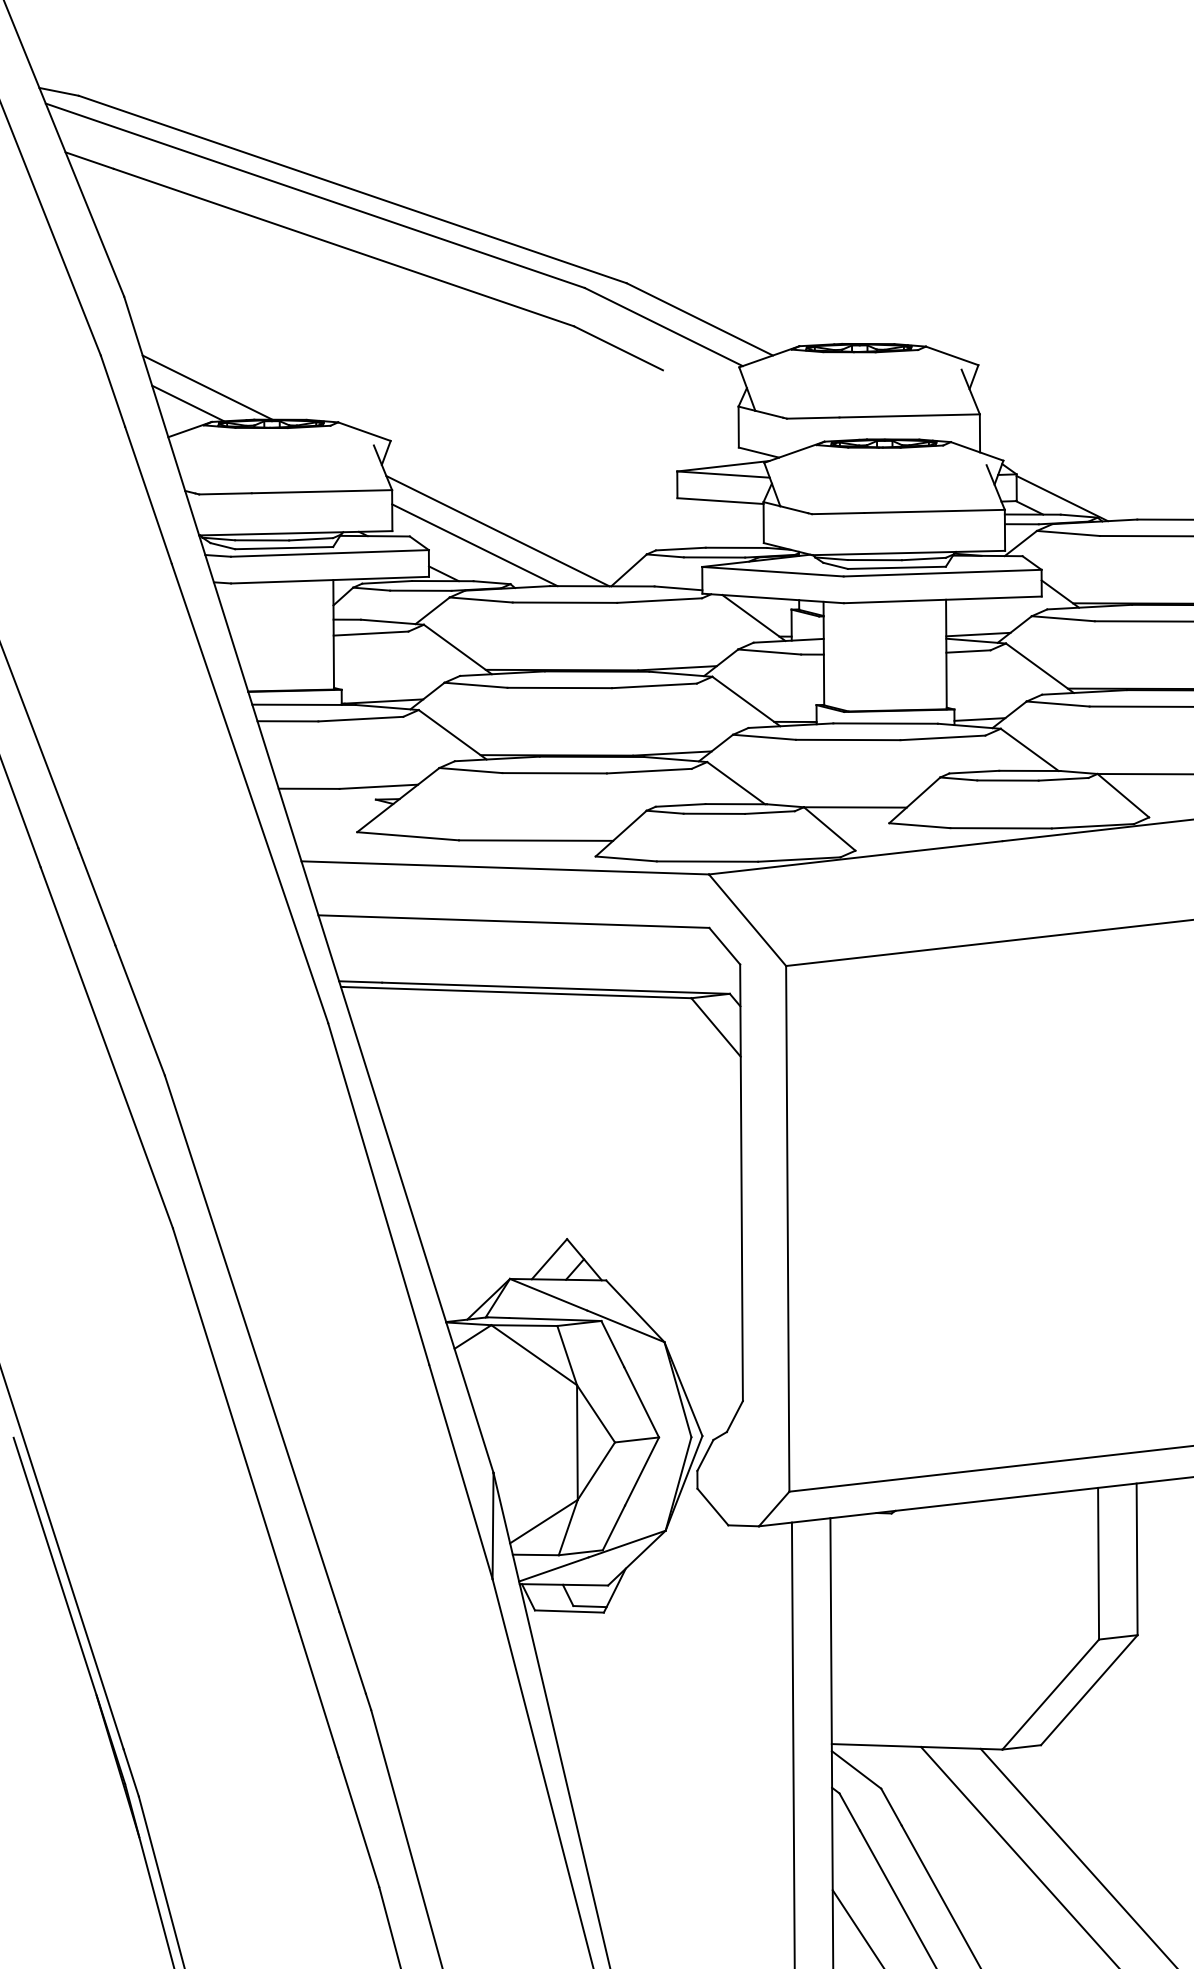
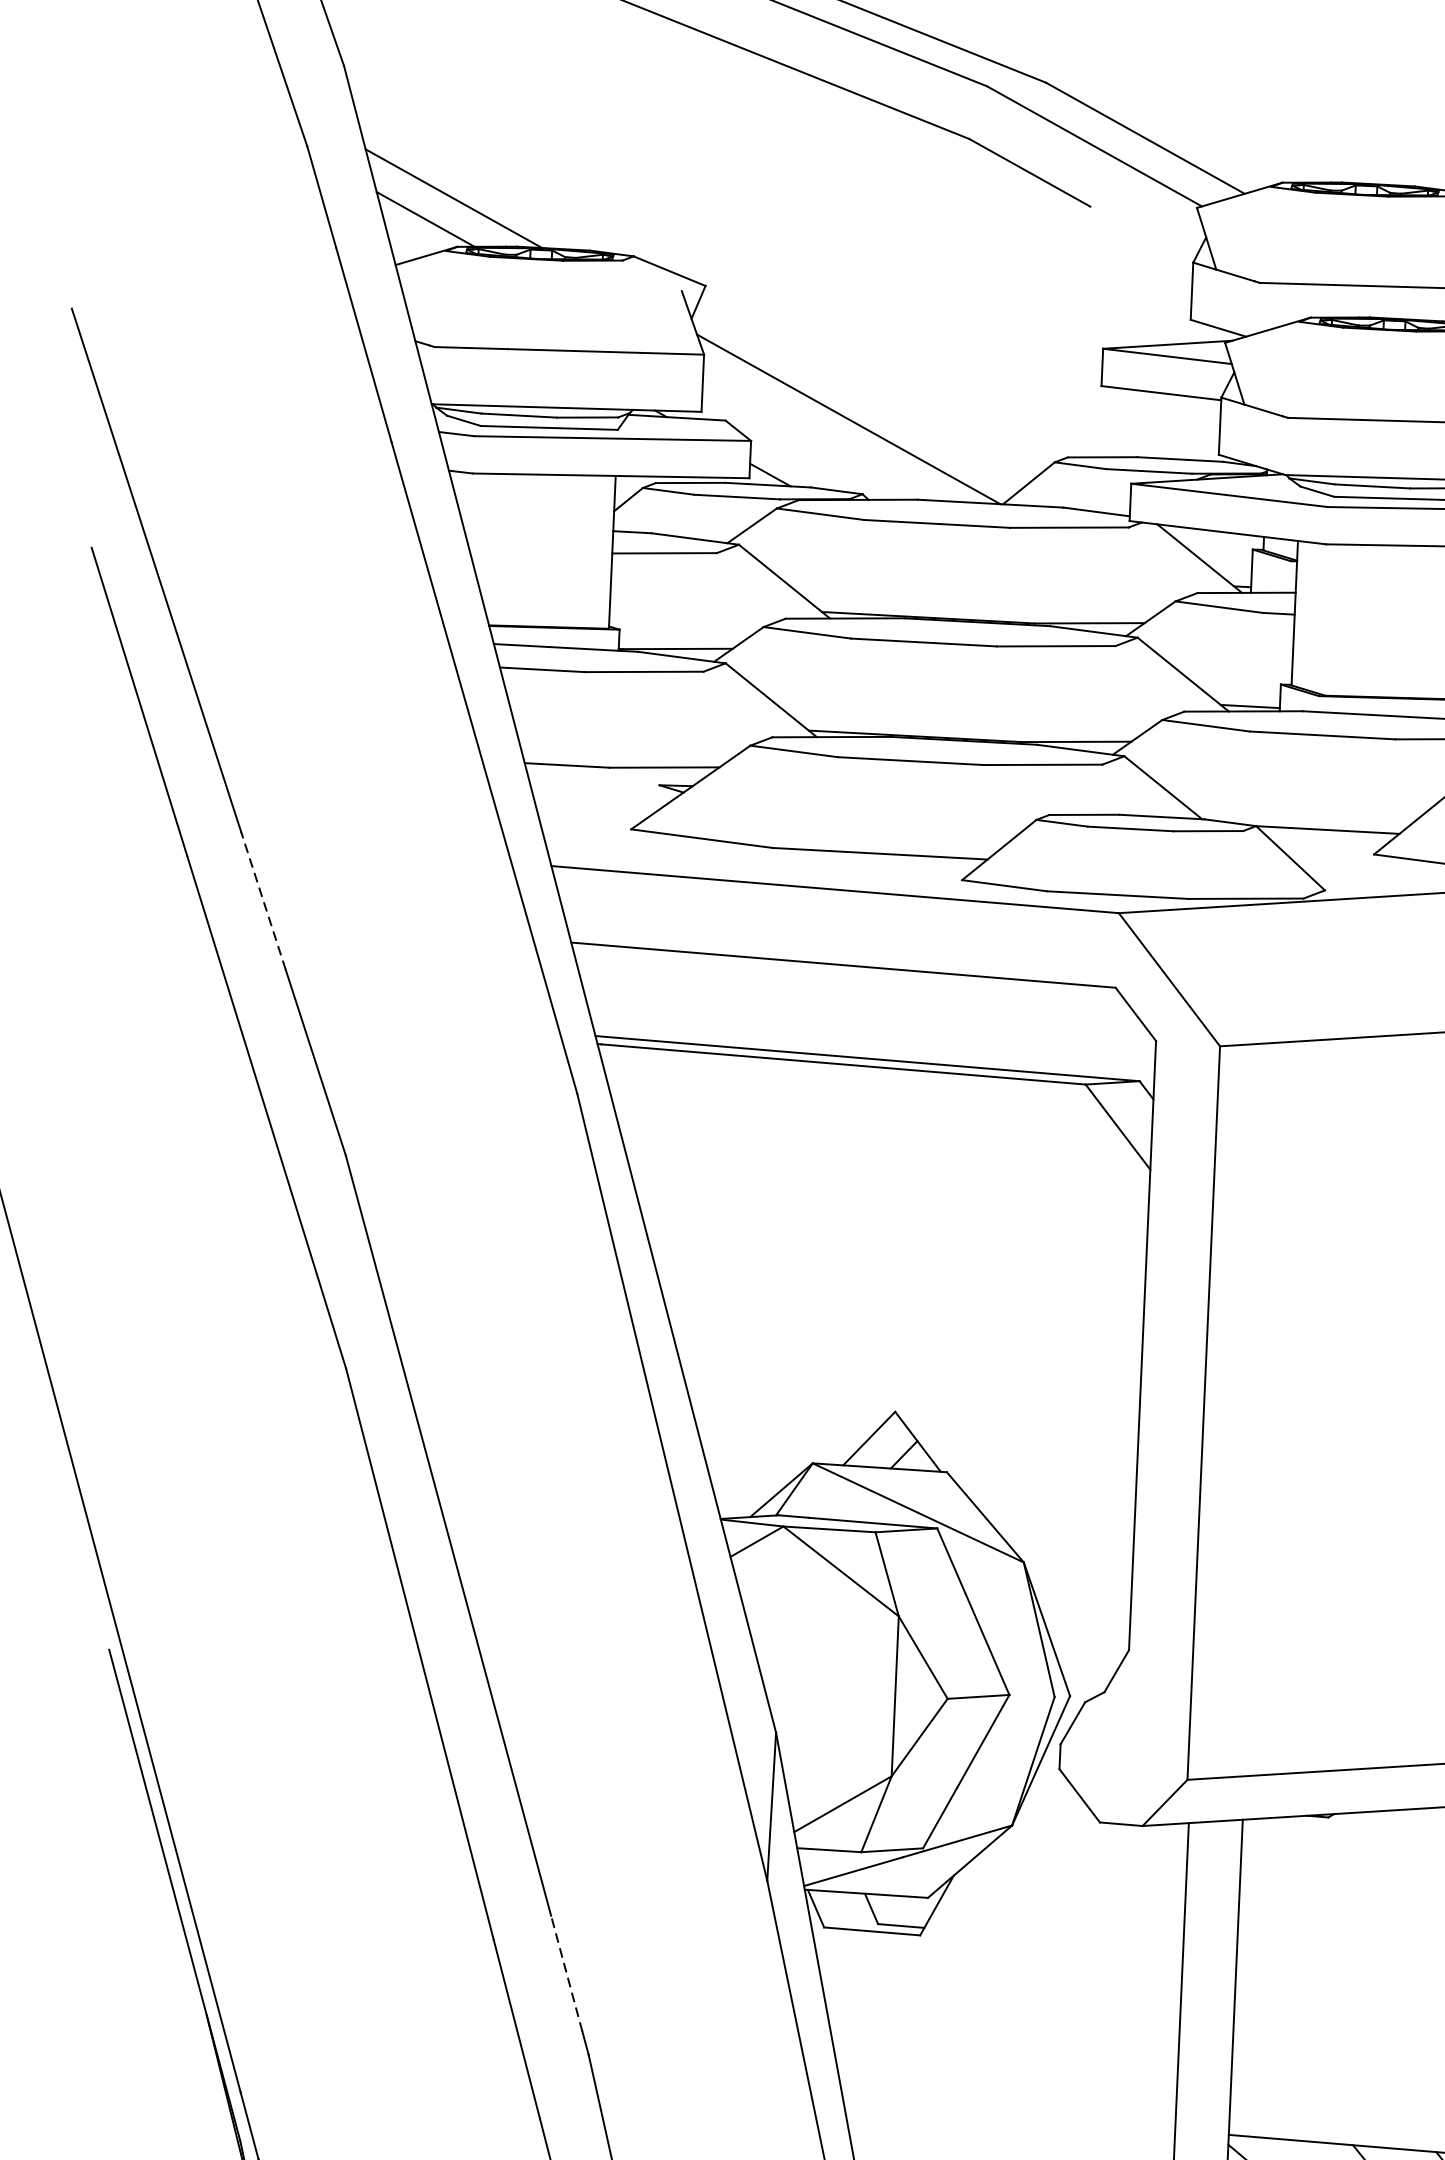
line: (474, 545) -> (815, 437), removed
line: (96, 896) -> (262, 900), solid -> dashed
line: (352, 1652) -> (566, 1973), solid -> dashed

